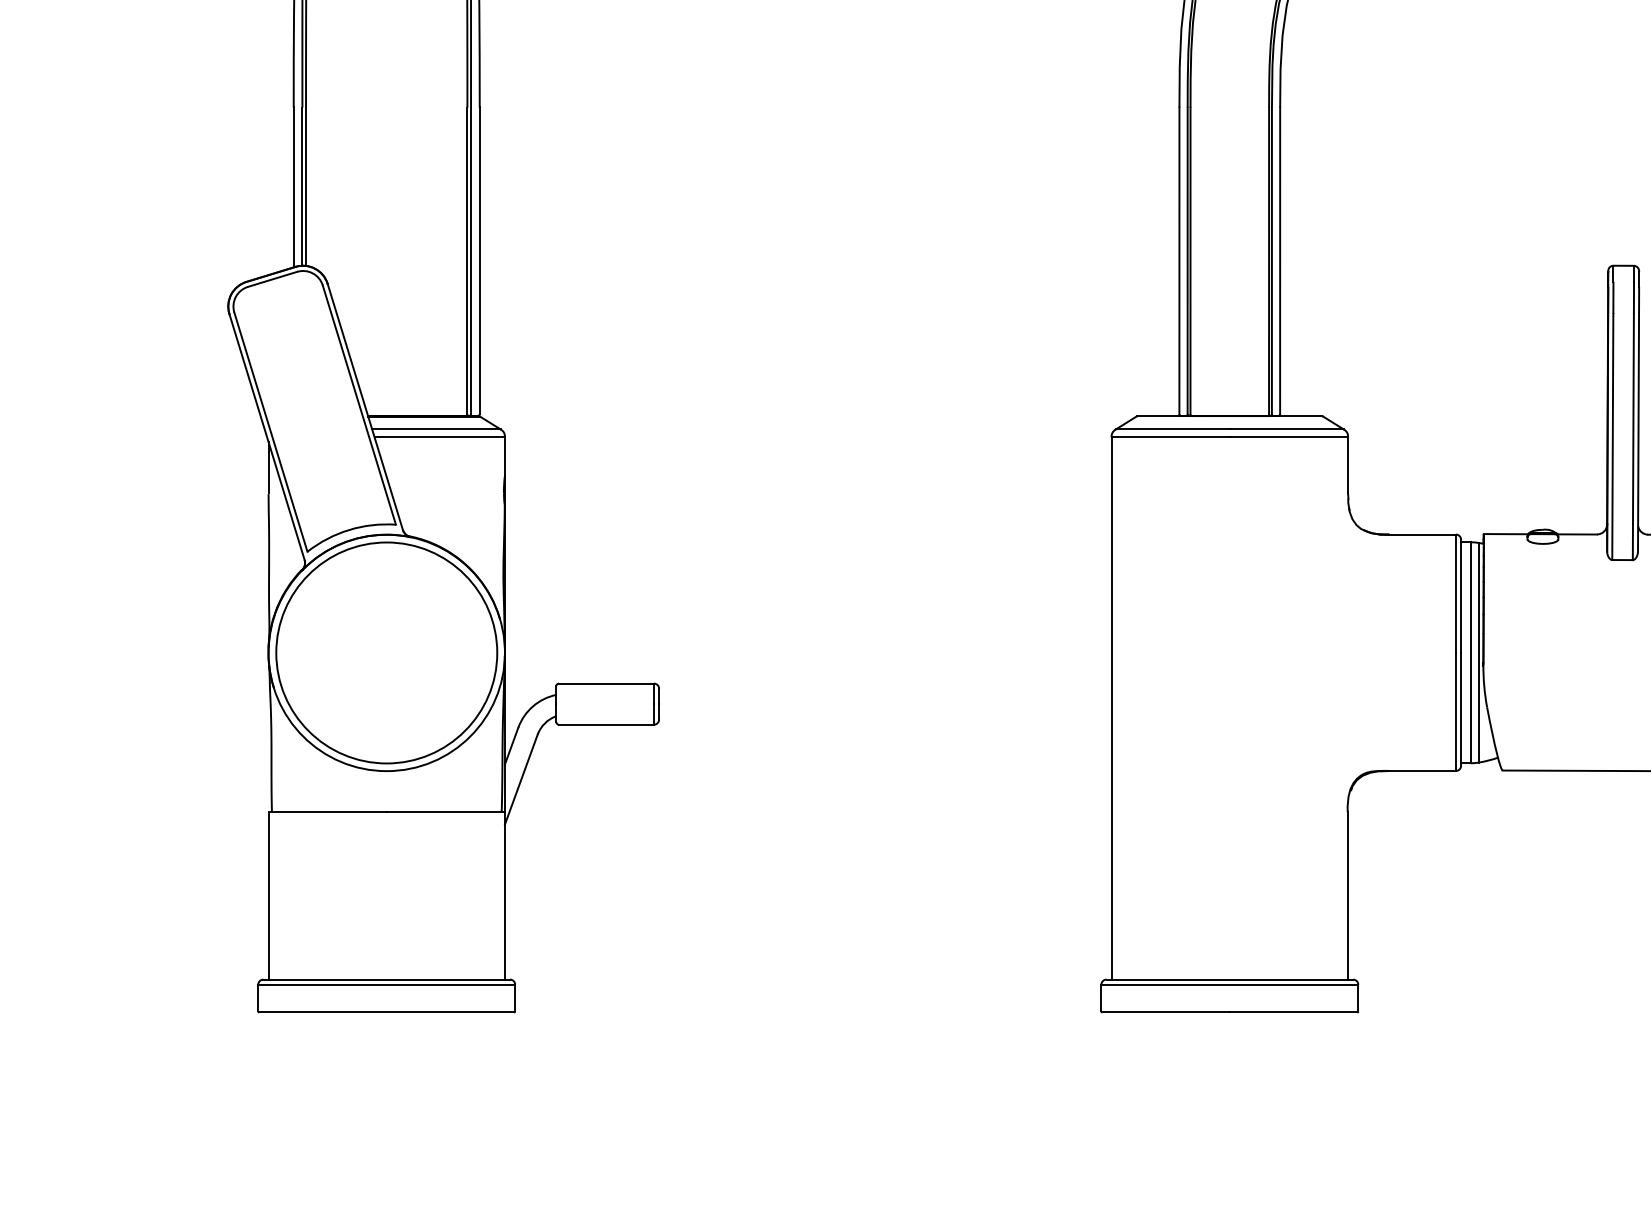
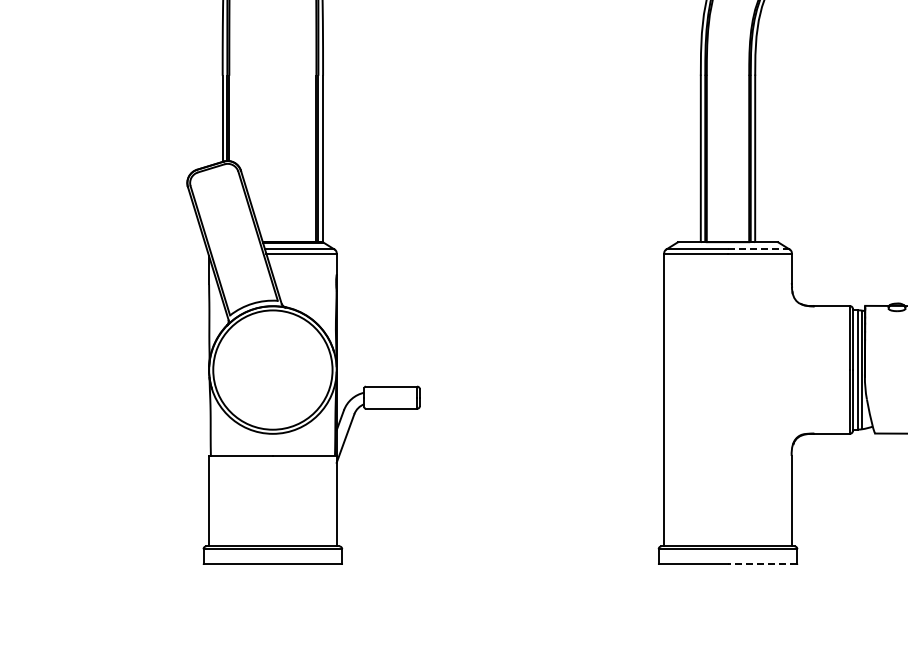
line: (1286, 429) -> (758, 249), solid -> dashed
line: (1291, 1013) -> (761, 564), solid -> dashed

